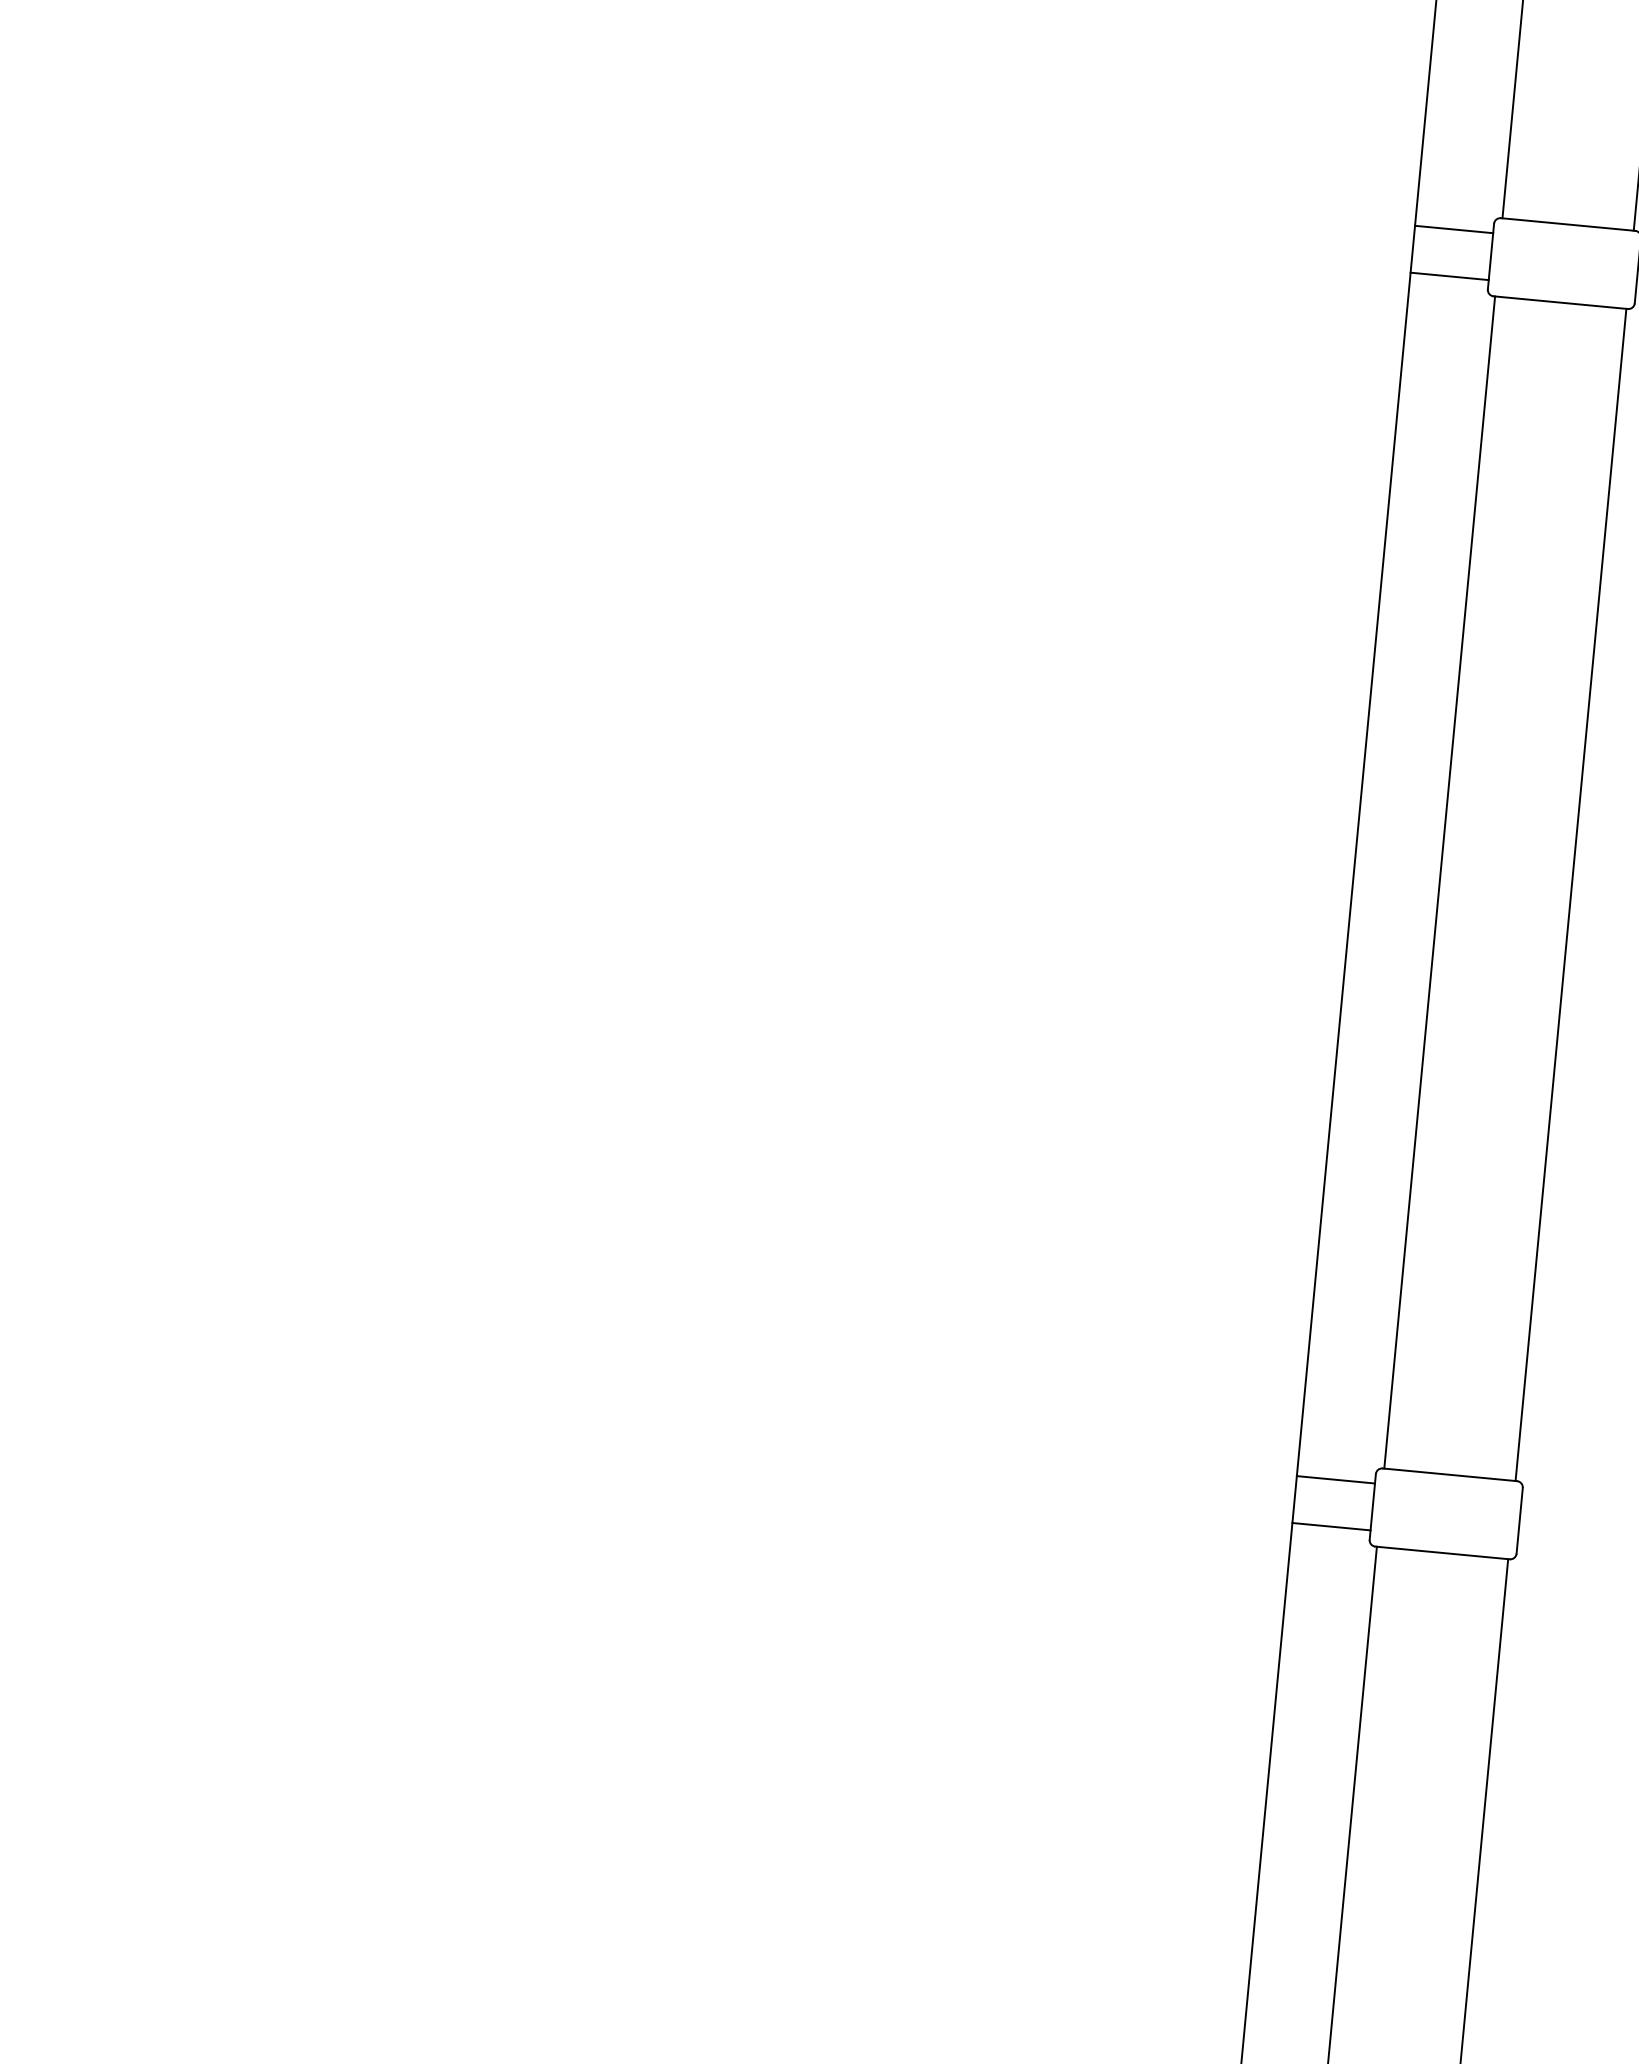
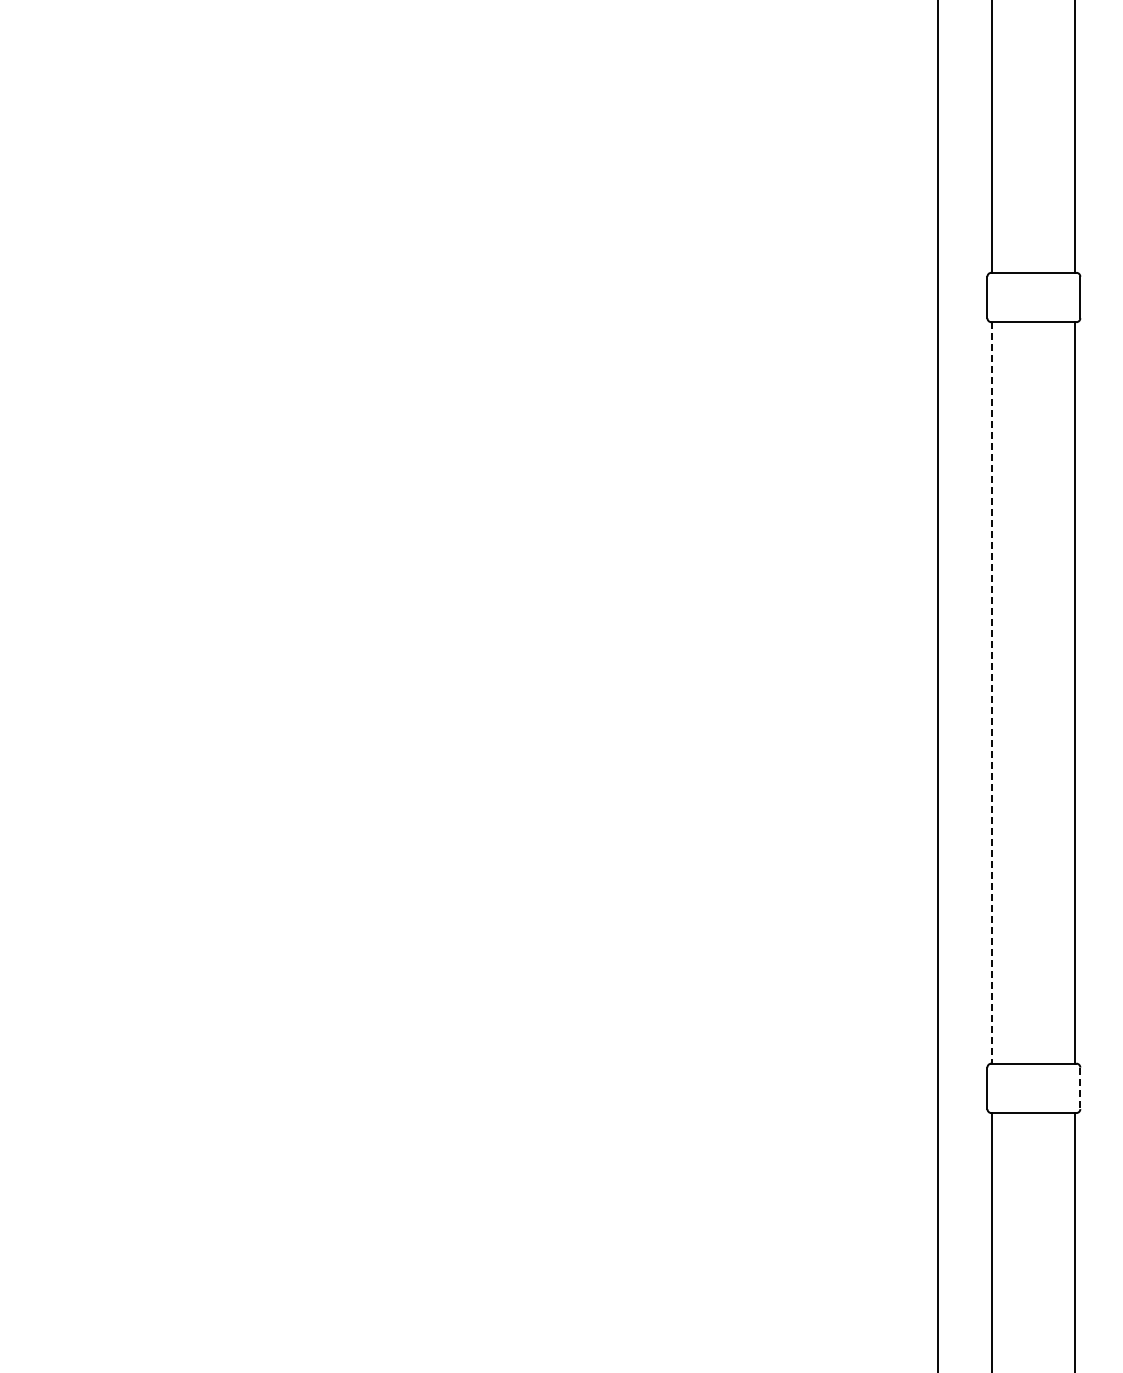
line: (1453, 229) -> (962, 282), removed
line: (1449, 276) -> (962, 312), removed
line: (1439, 881) -> (992, 692), solid -> dashed
line: (1335, 1479) -> (962, 1073), removed
line: (1519, 1521) -> (1080, 1088), solid -> dashed
line: (1331, 1527) -> (962, 1103), removed

